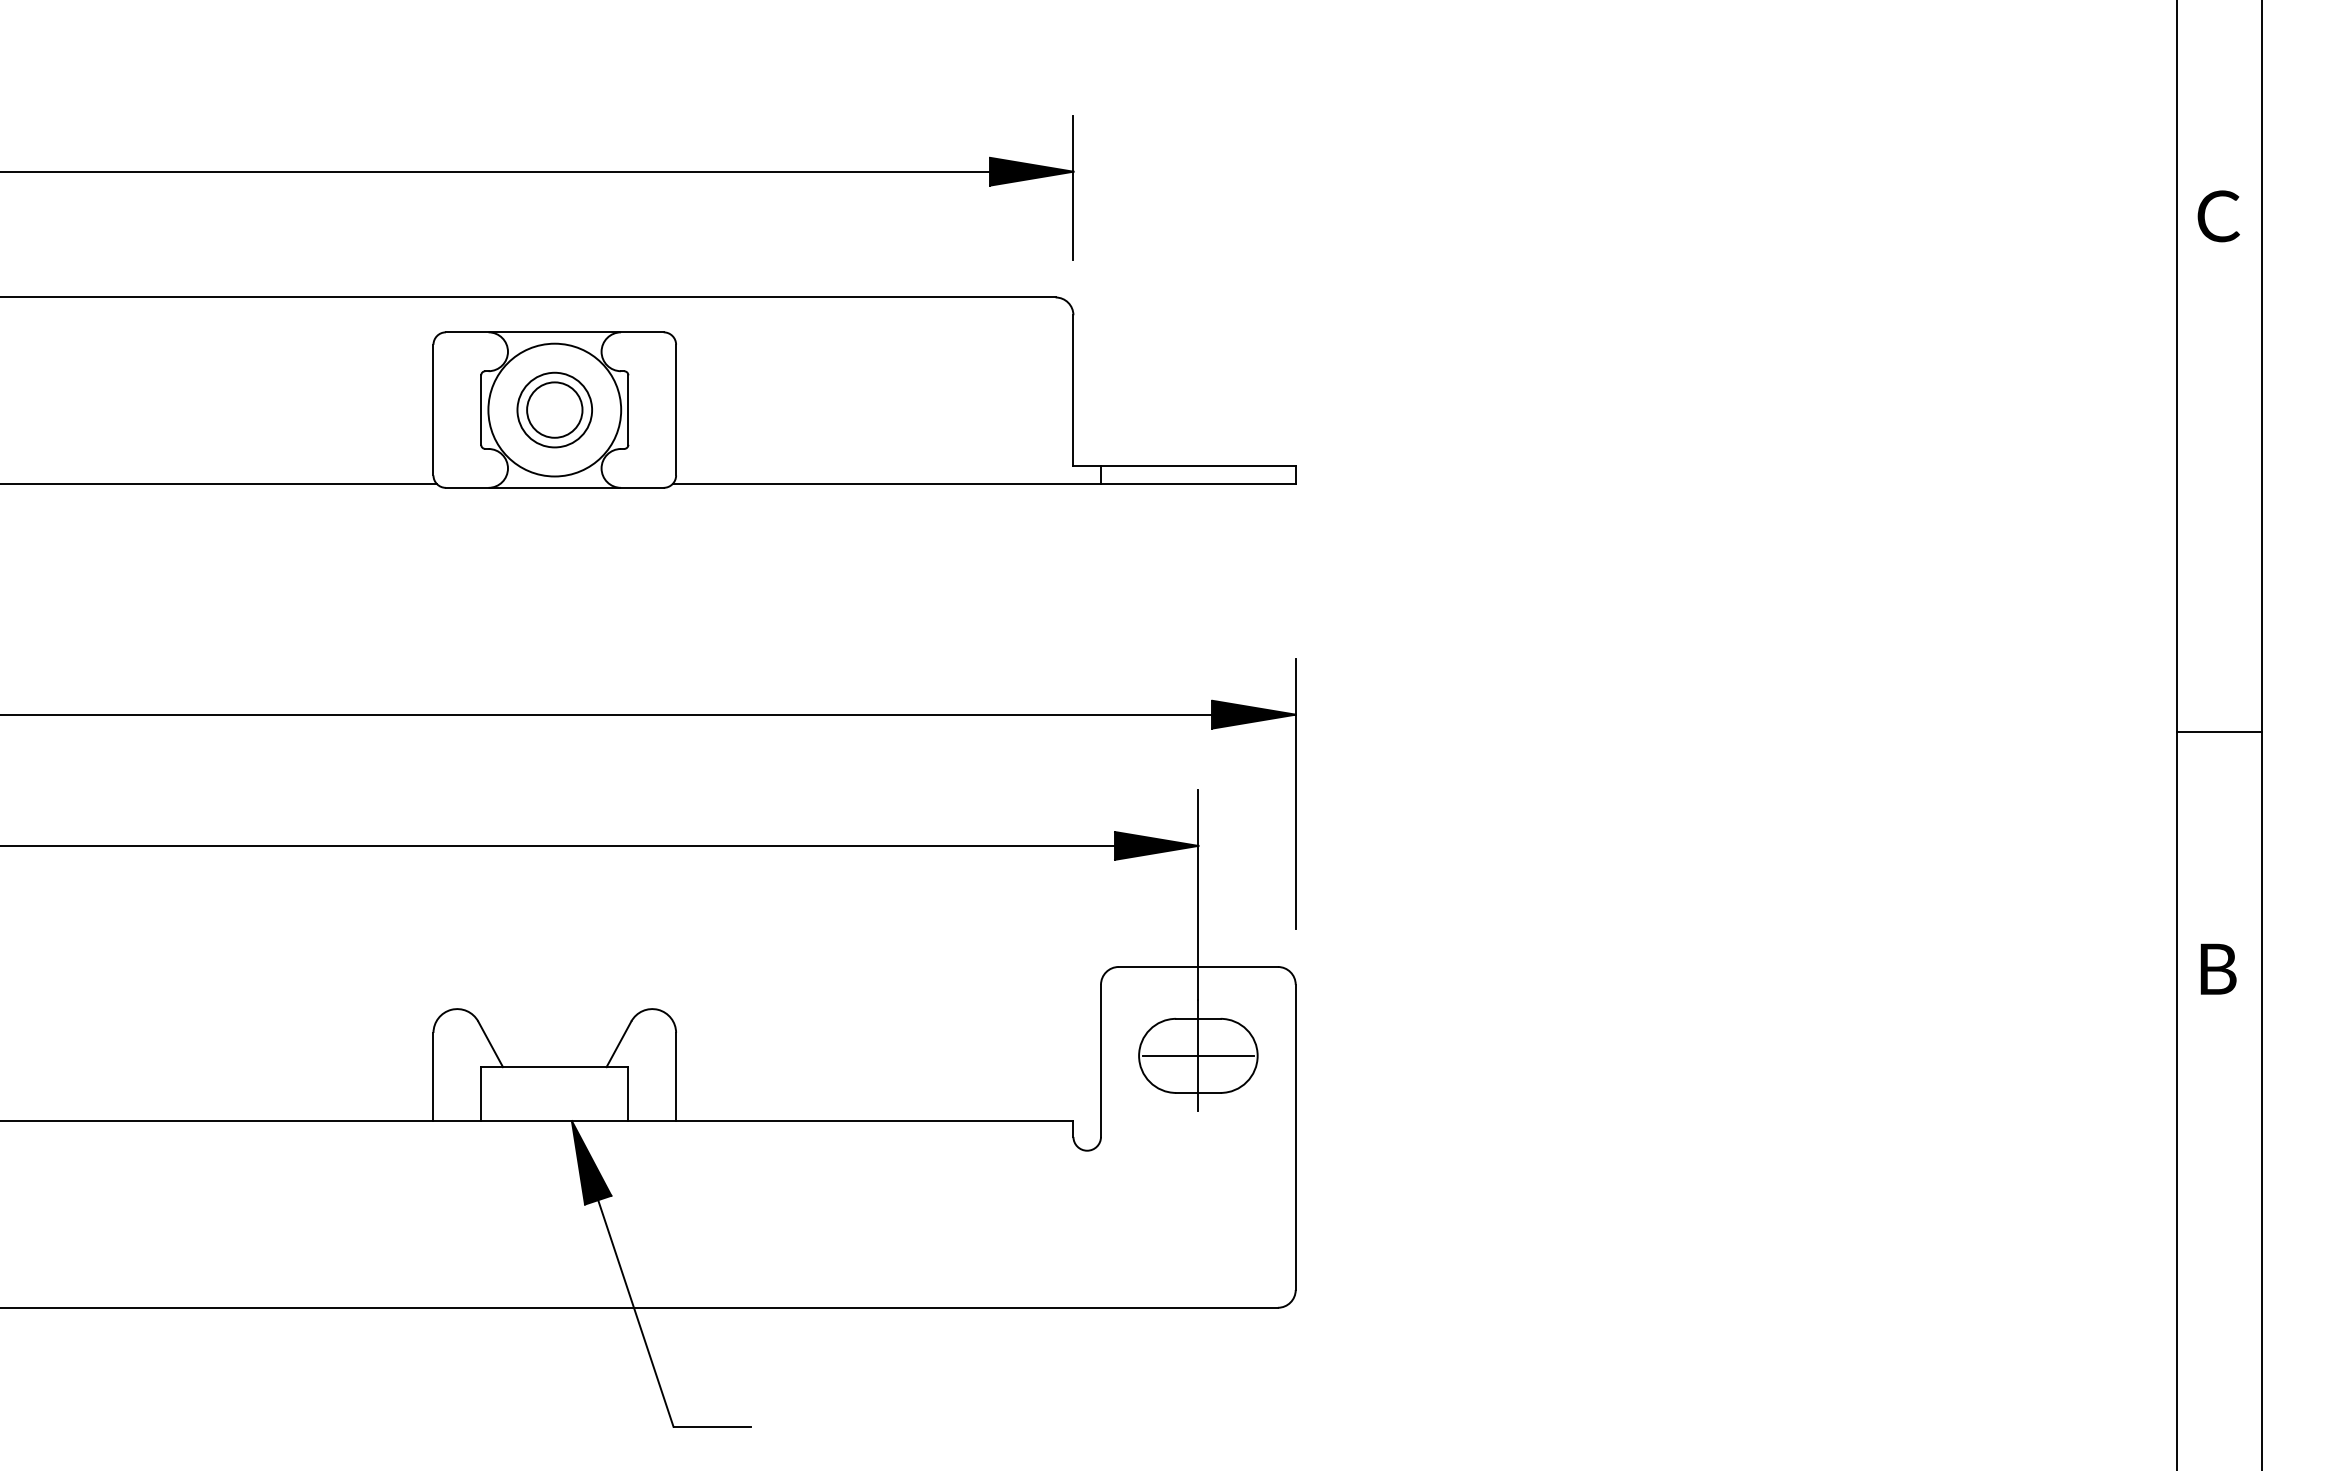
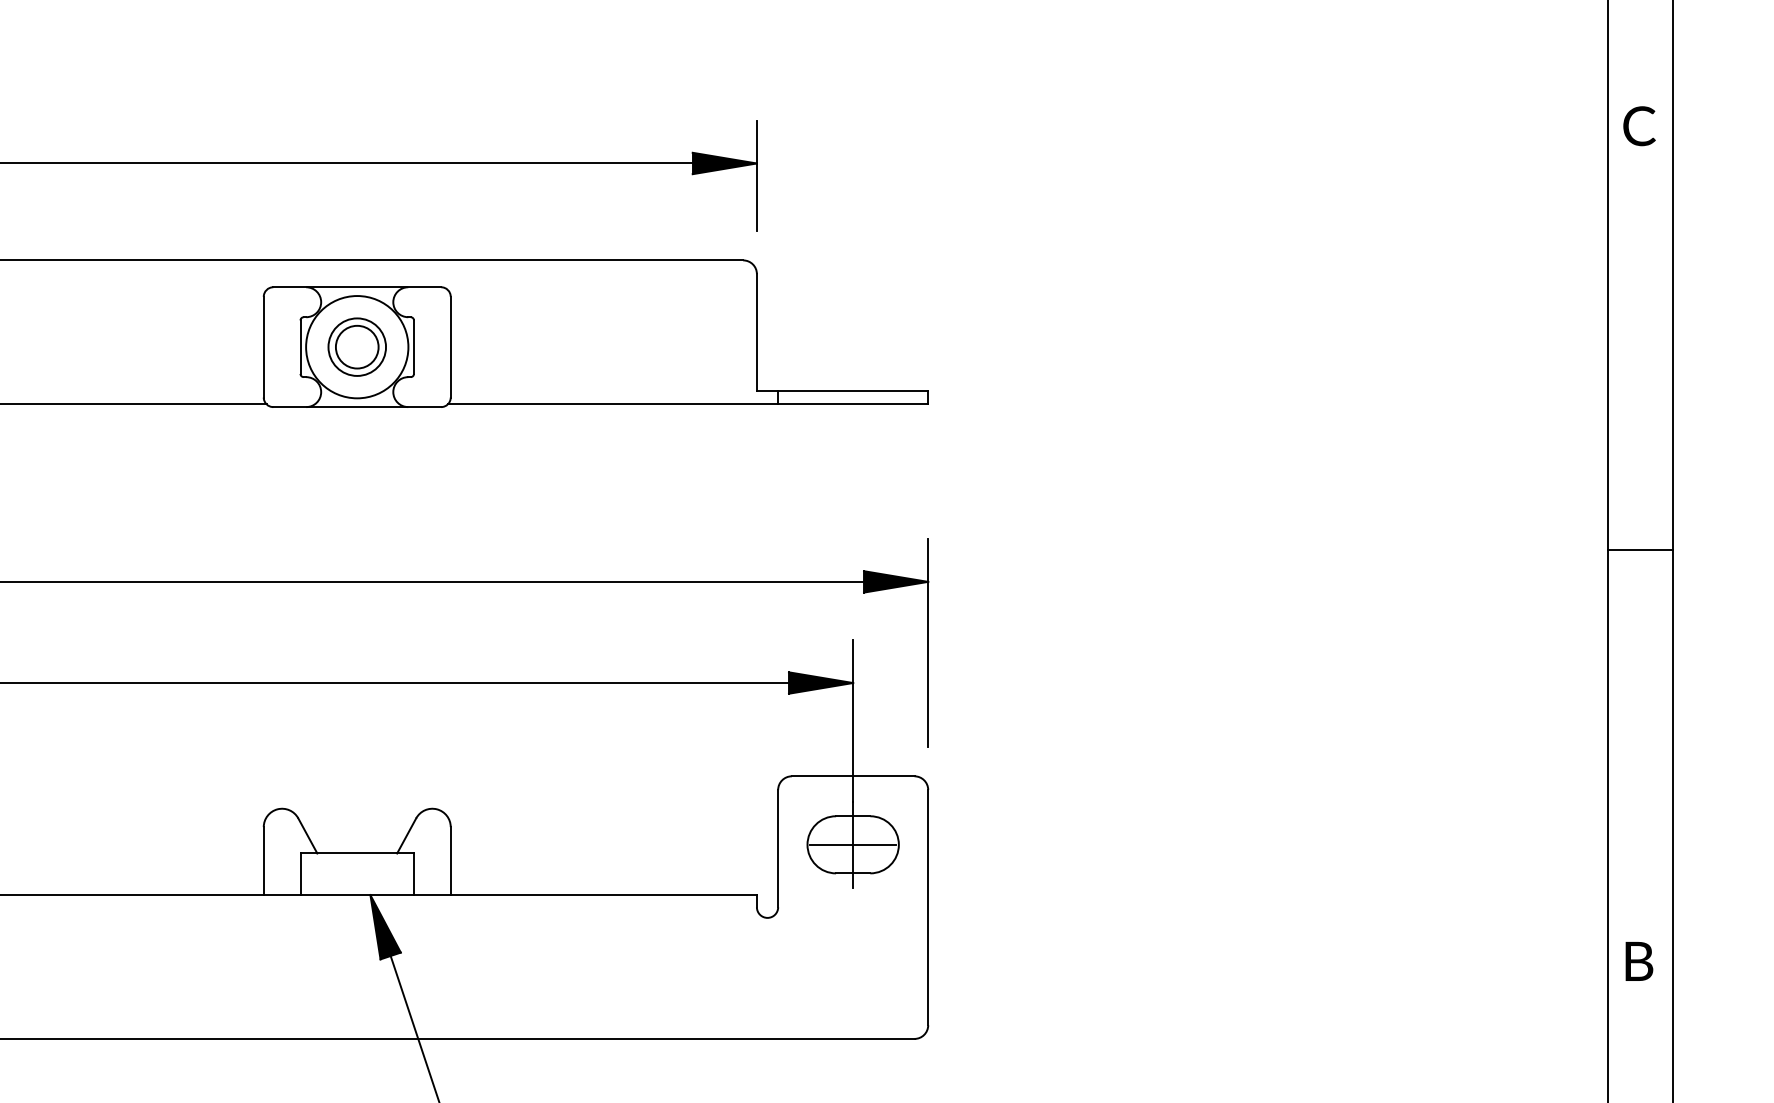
text: (2218, 216) -> (1639, 126), moved
line: (2219, 731) -> (1640, 550), moved
text: (2218, 968) -> (1639, 960), moved

